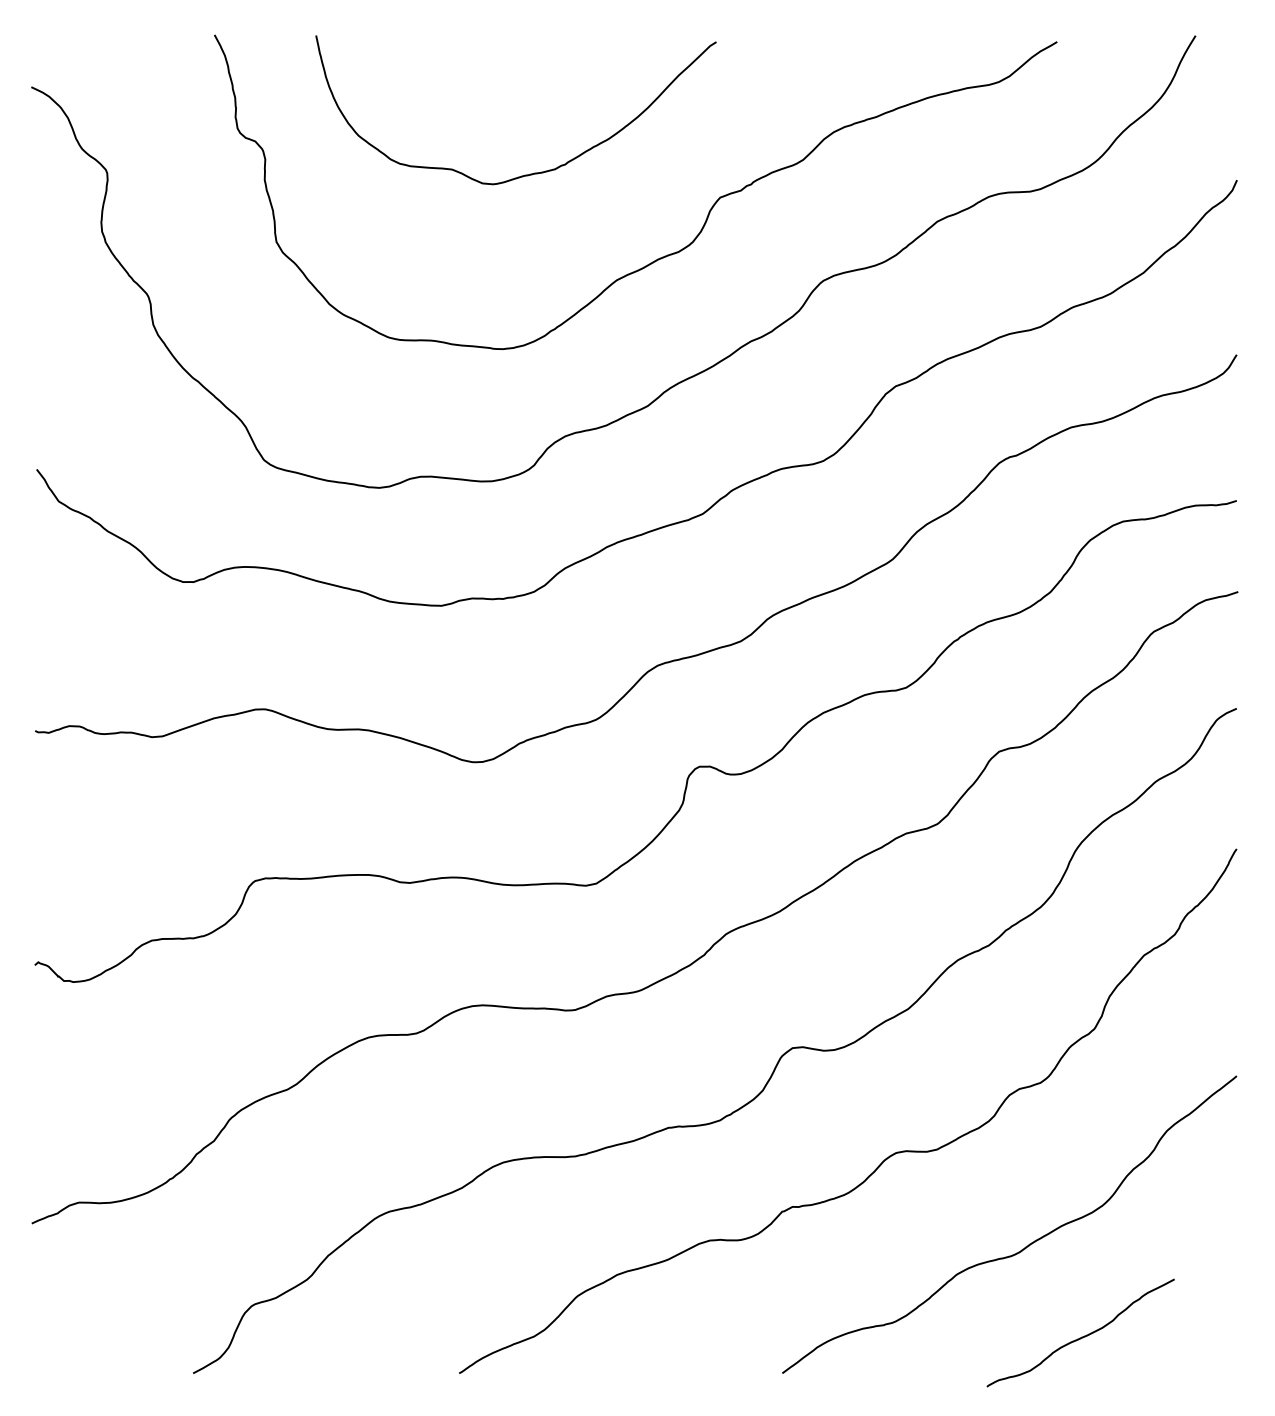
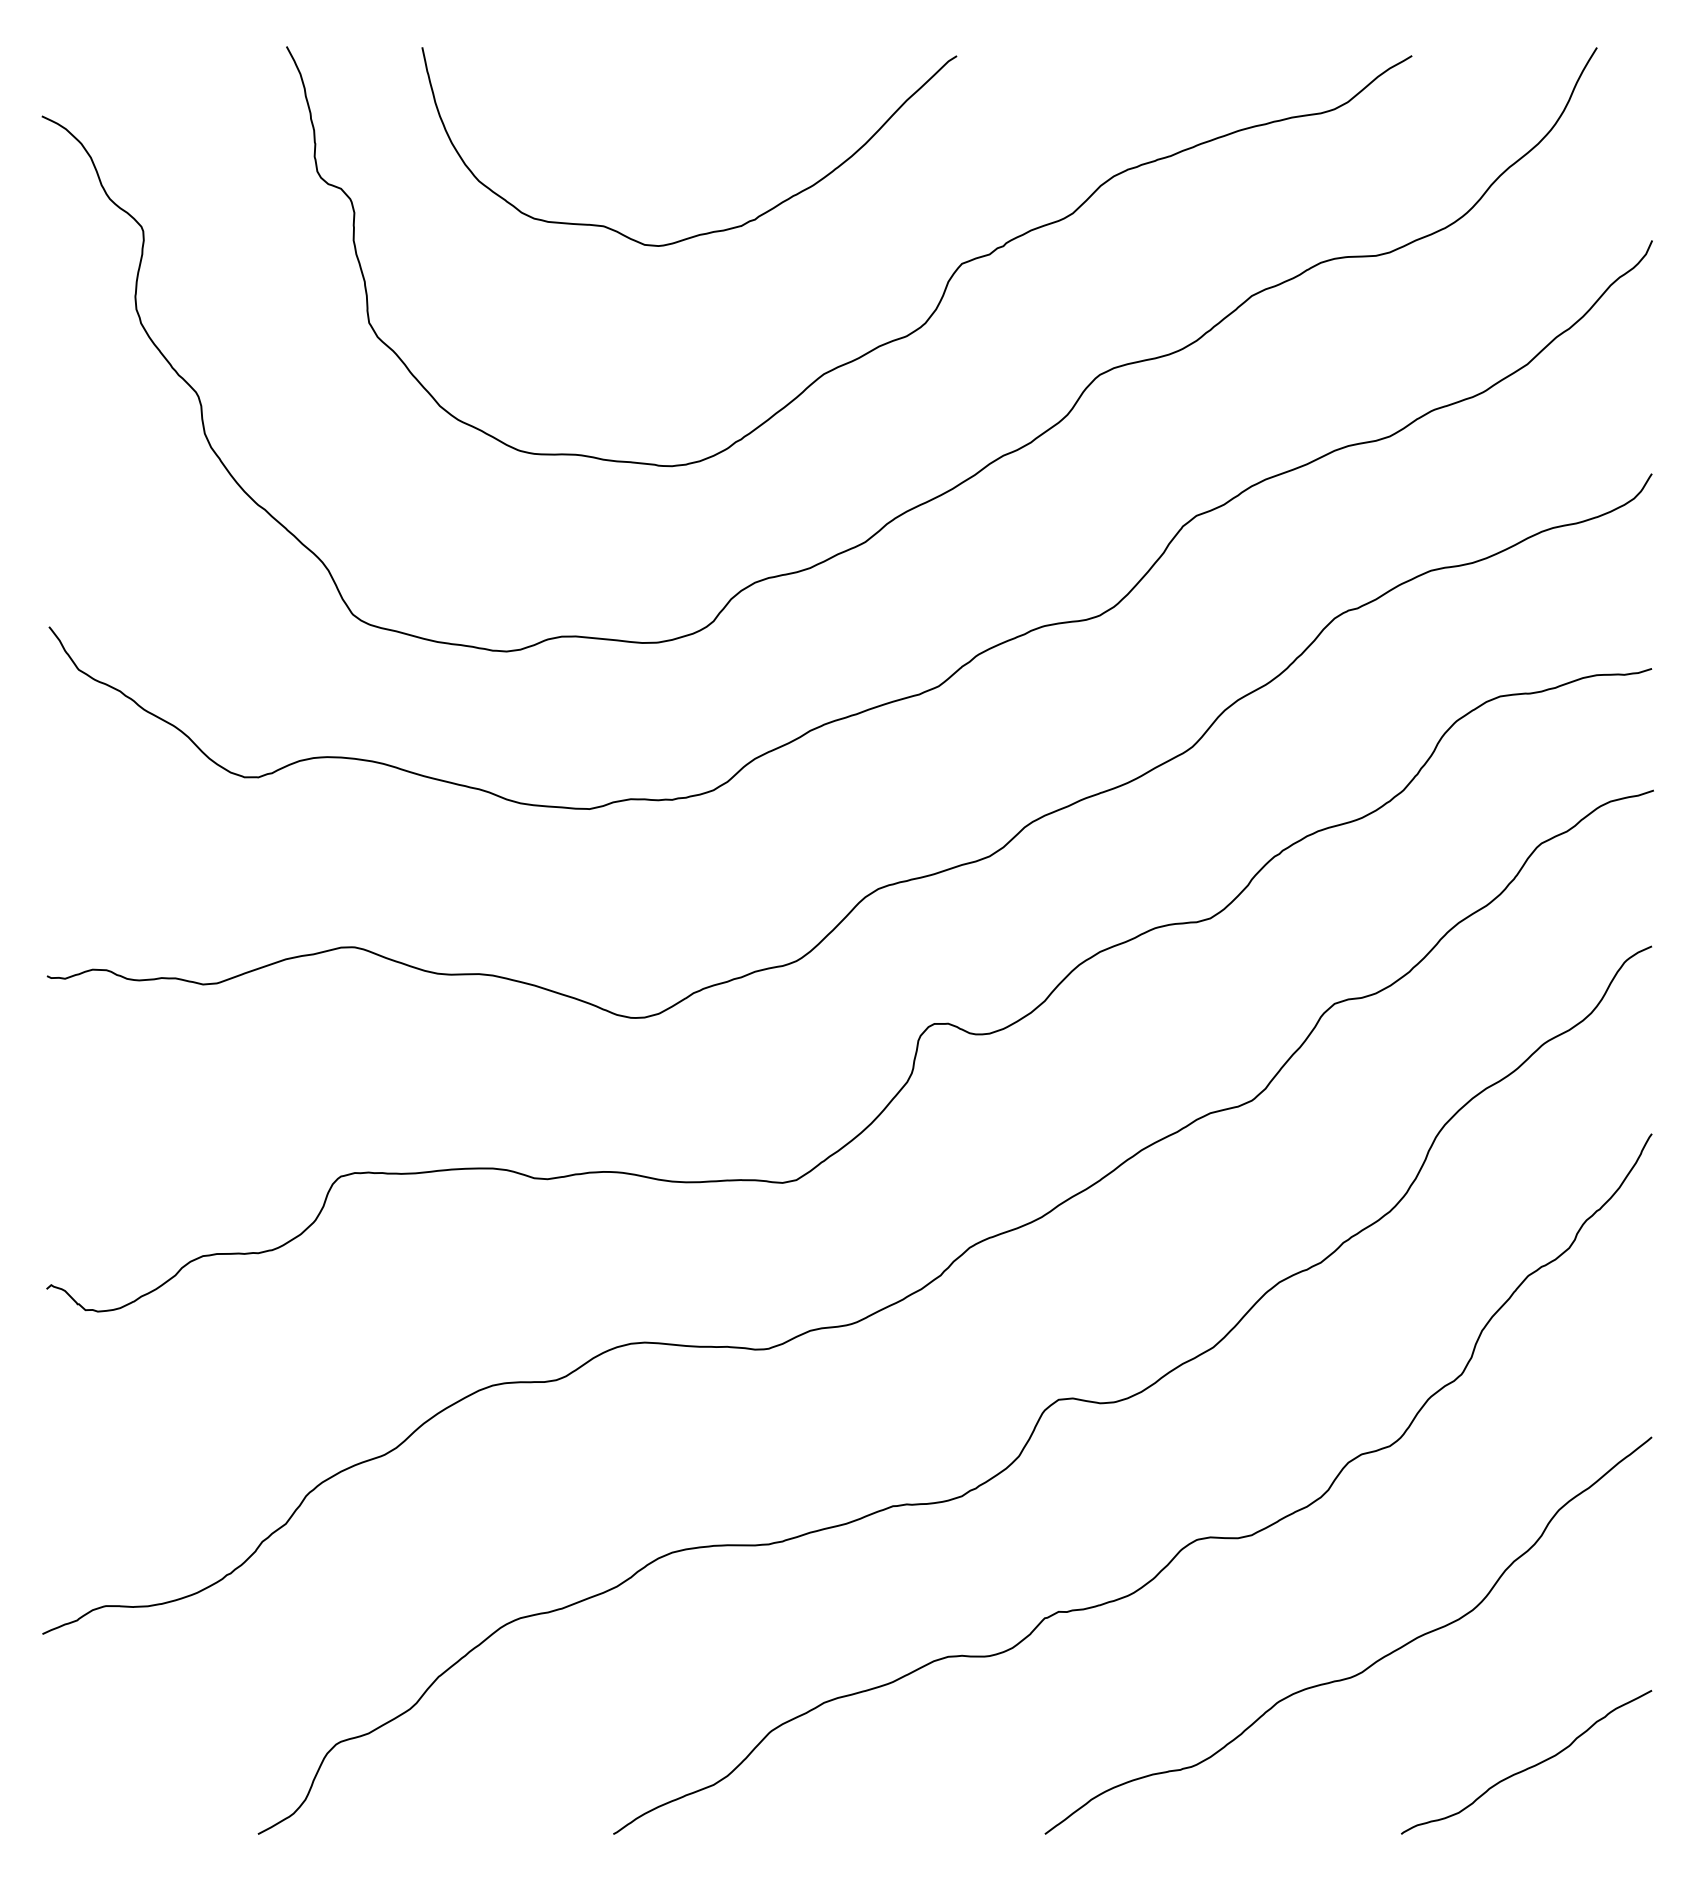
curve: (1081, 1336) -> (1527, 1767), moved

